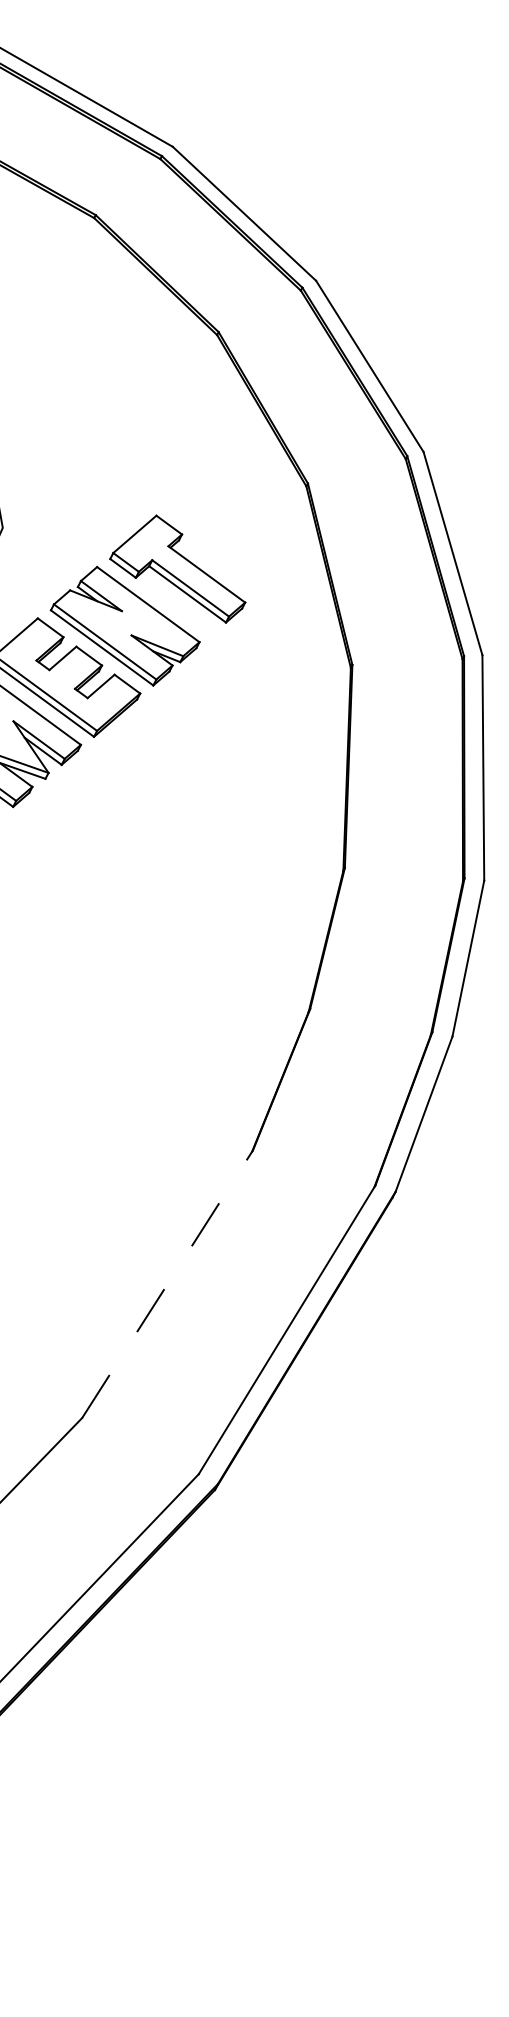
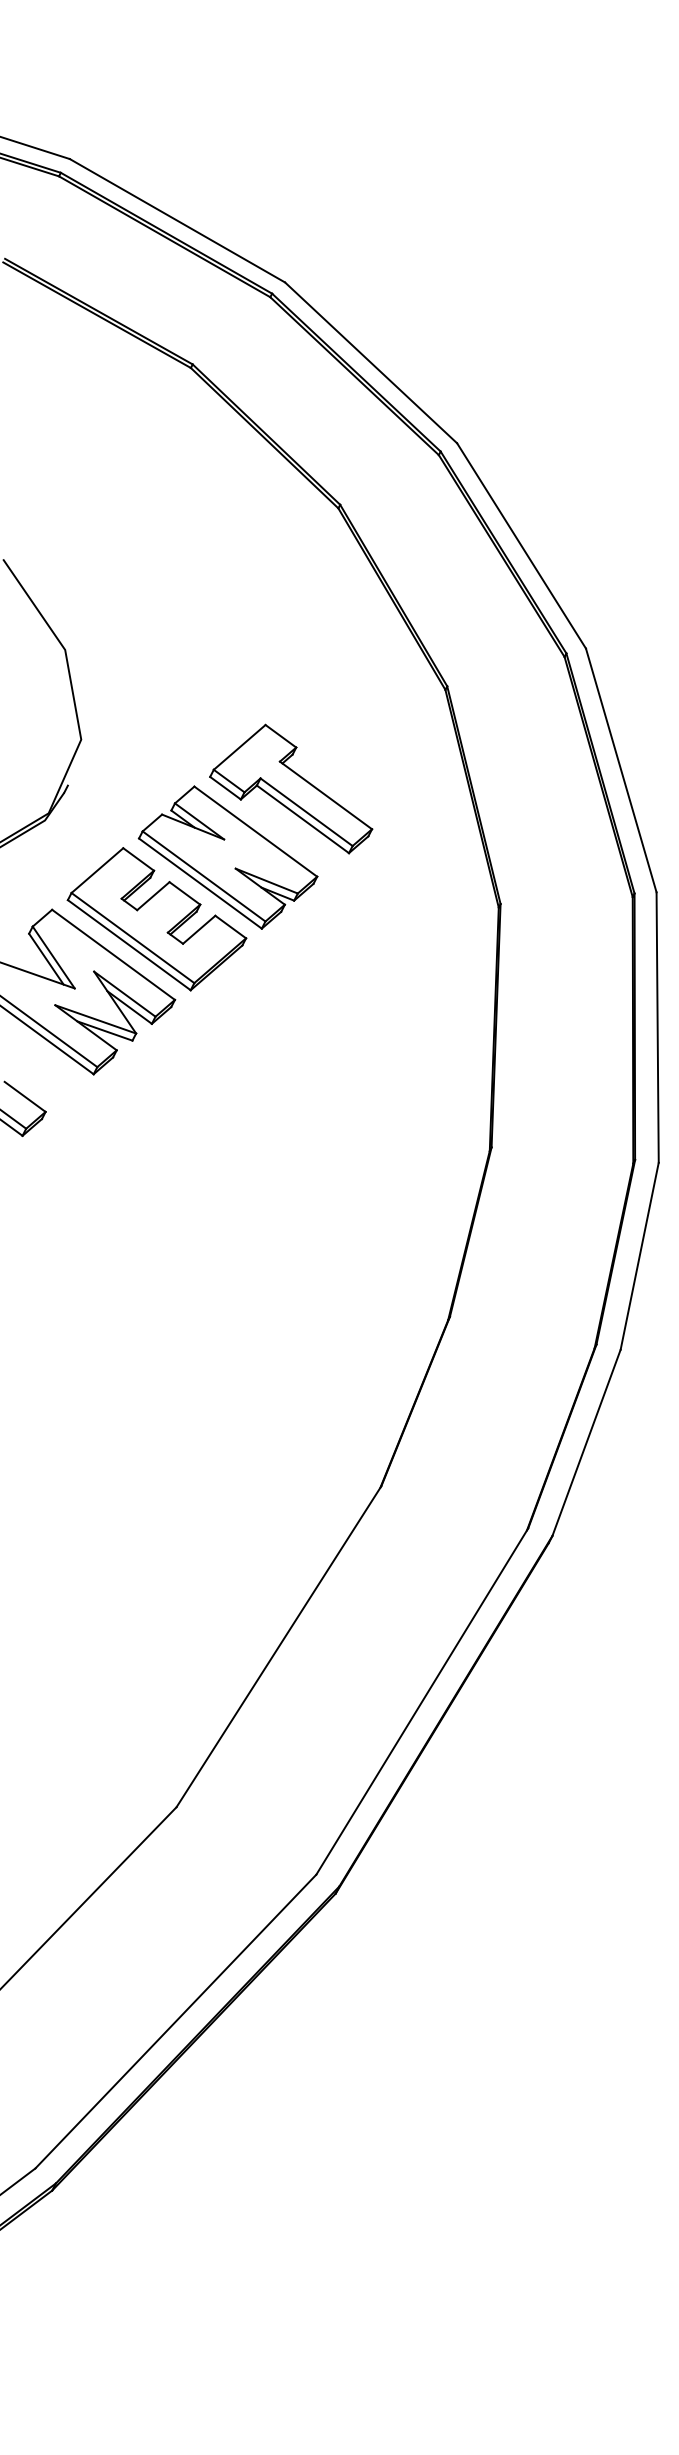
line: (168, 1283) -> (279, 1646), dashed -> solid

